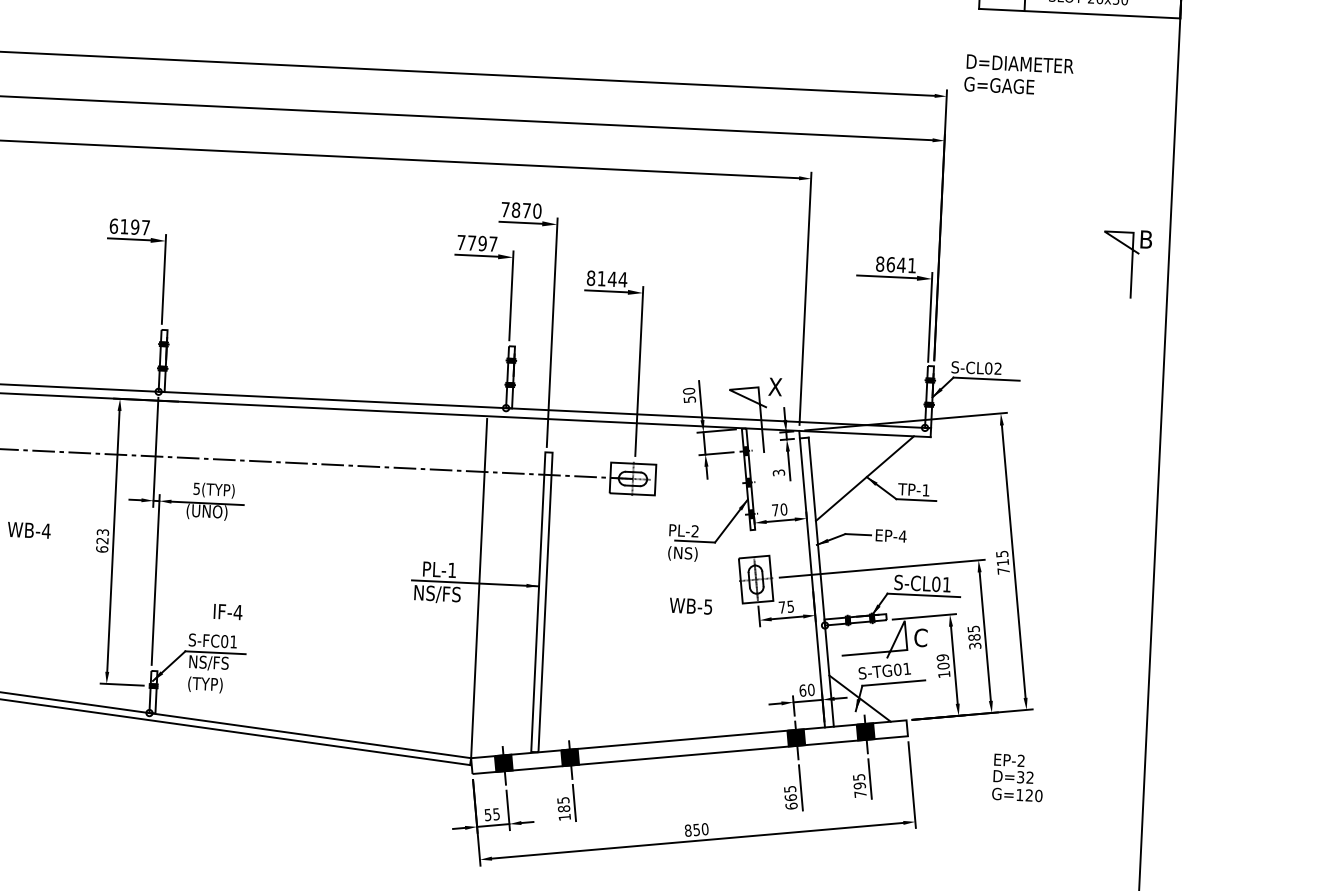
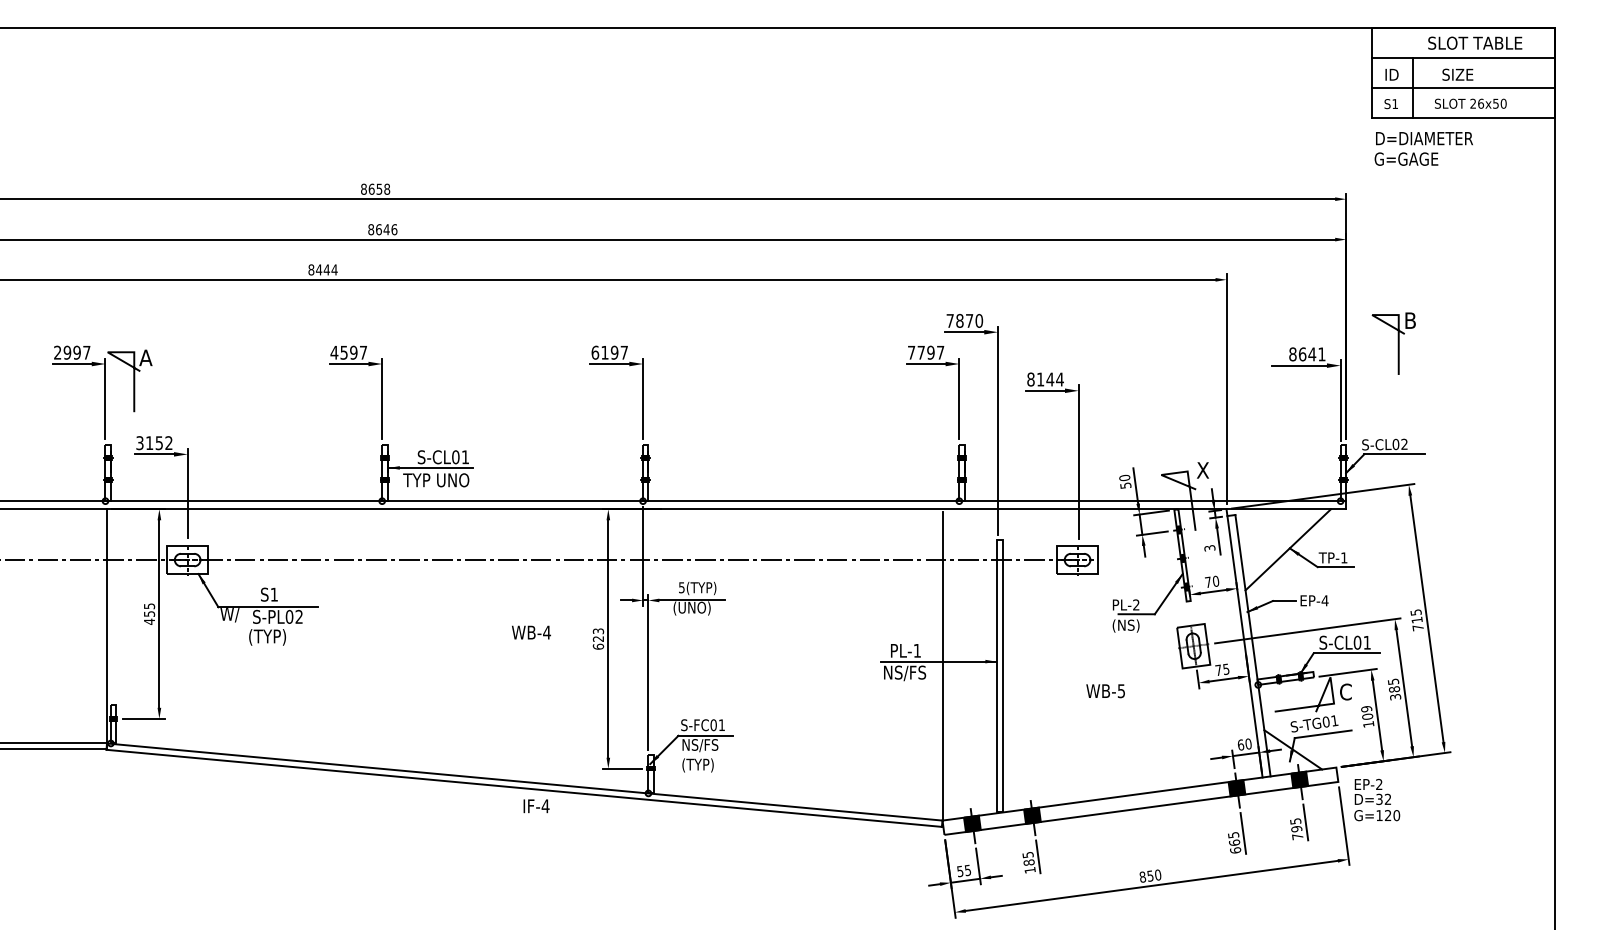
text: (1018, 74) -> (1423, 148), moved
part: (1126, 263) -> (1393, 343), moved
text: (690, 606) -> (1105, 691), moved
text: (228, 612) -> (536, 806), moved
text: (1018, 778) -> (1377, 800), moved

